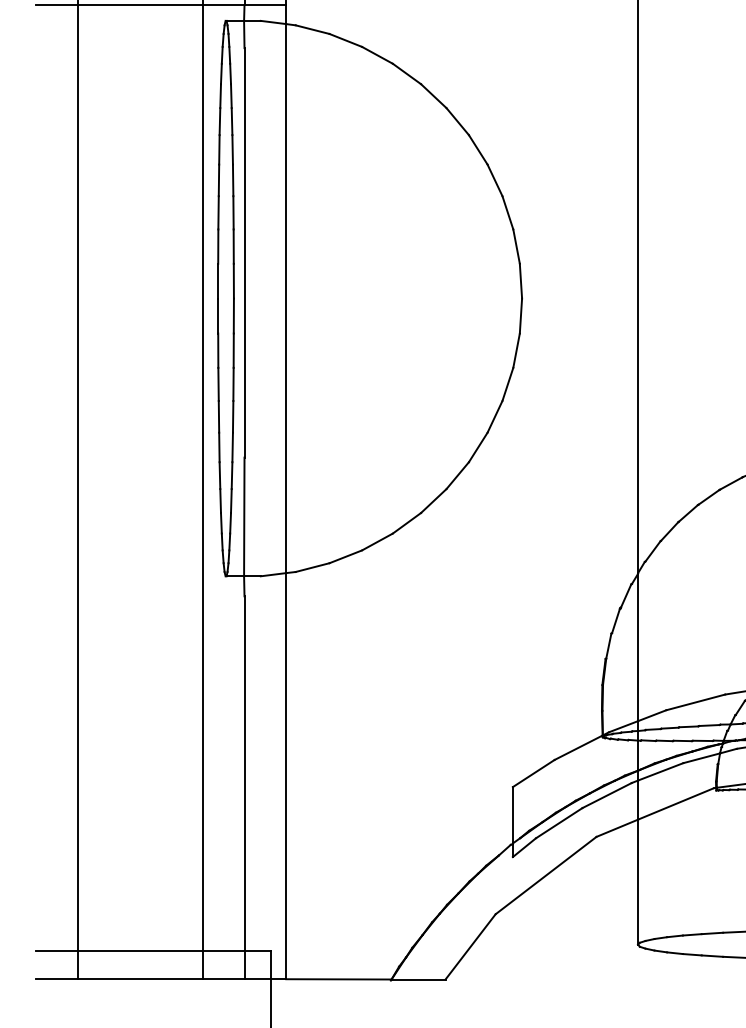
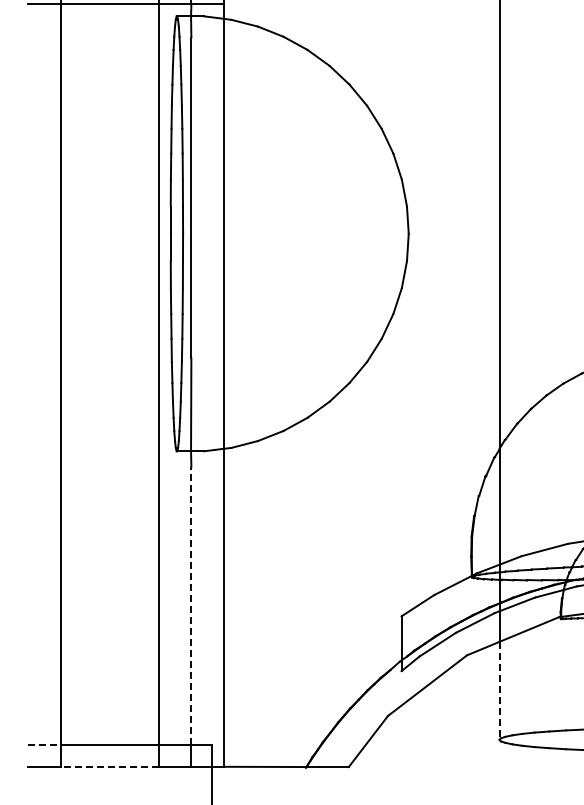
line: (244, 773) -> (191, 605), solid -> dashed
line: (637, 881) -> (499, 690), solid -> dashed
line: (56, 952) -> (44, 745), solid -> dashed
line: (139, 978) -> (109, 766), solid -> dashed

